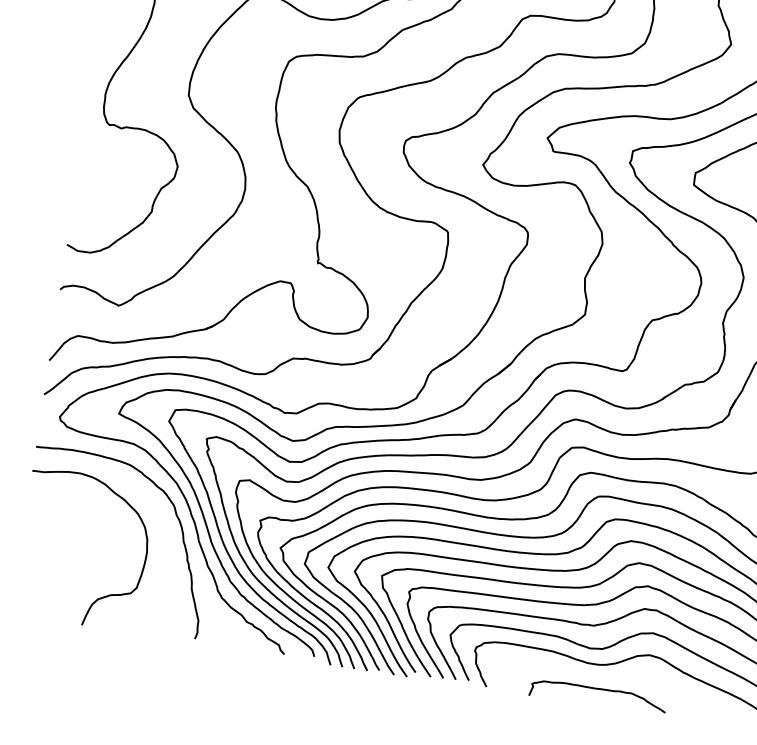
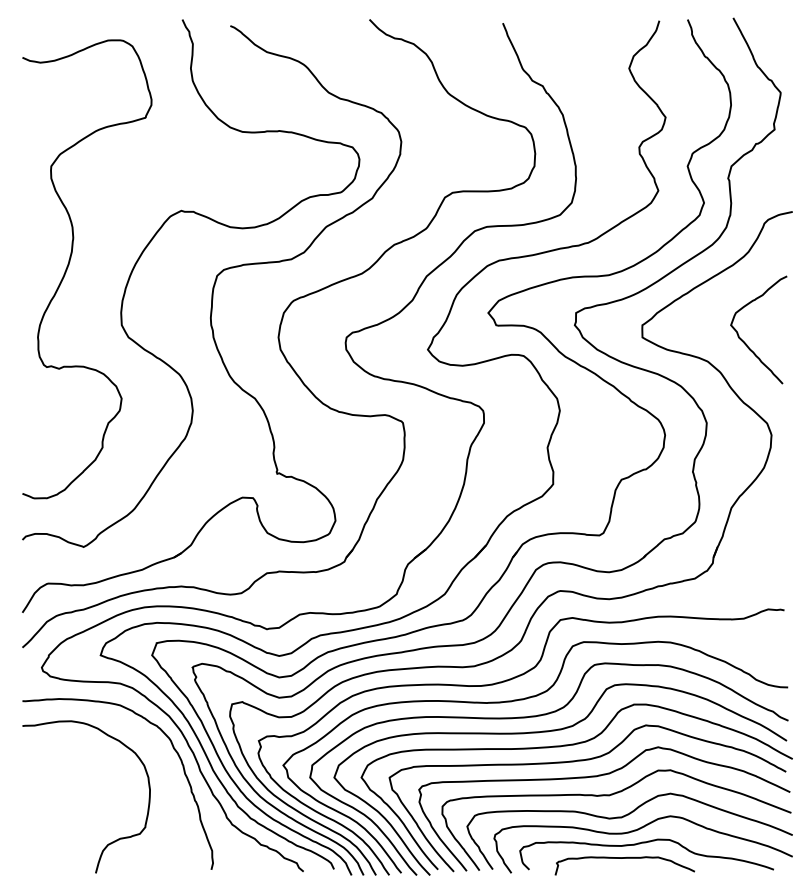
curve: (622, 678) -> (646, 843), added

